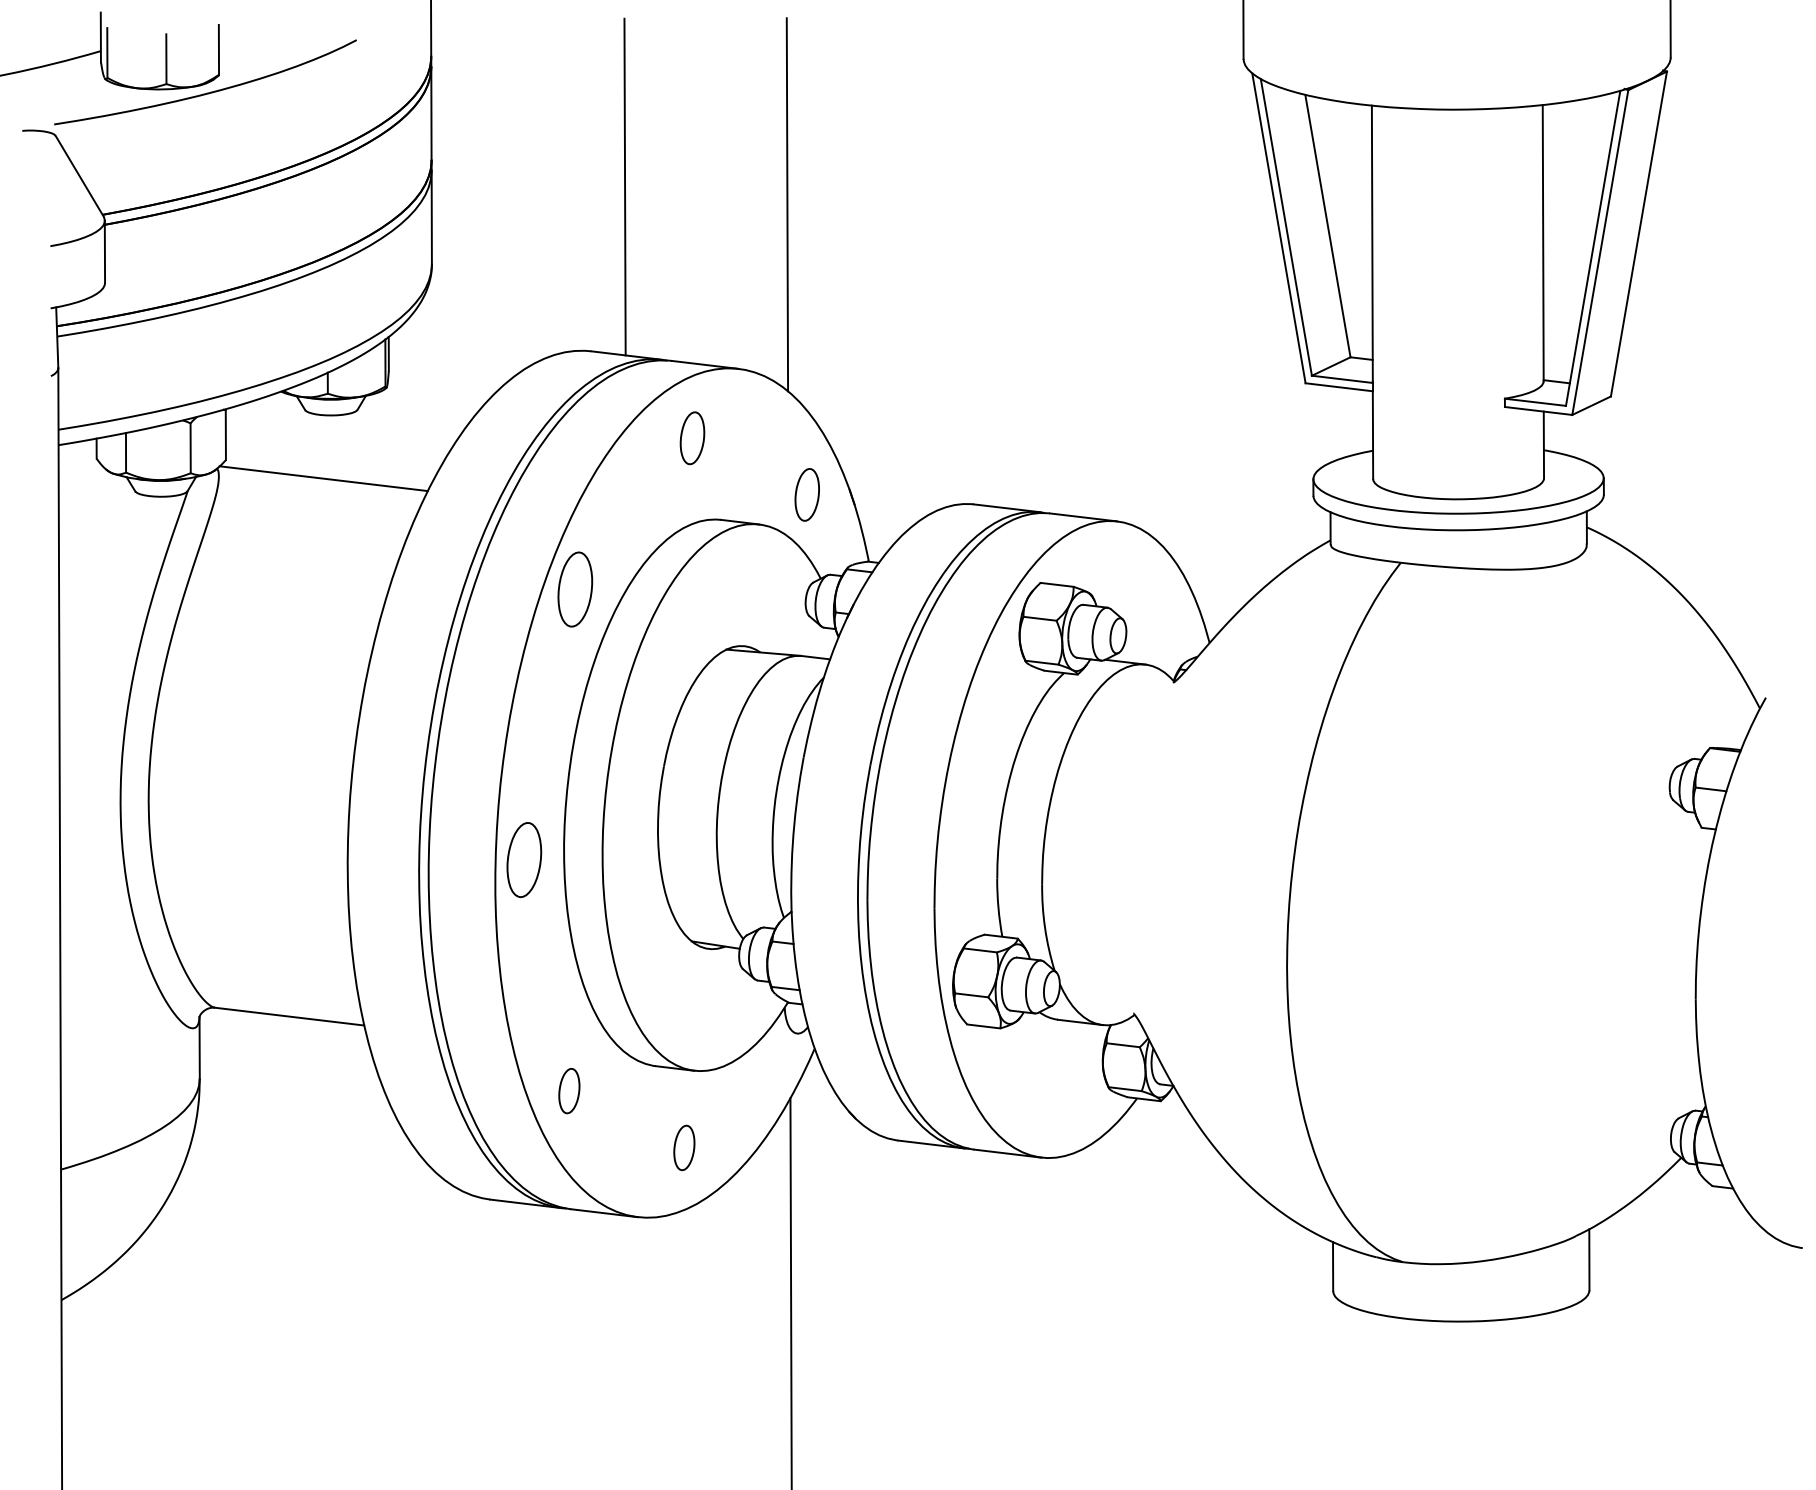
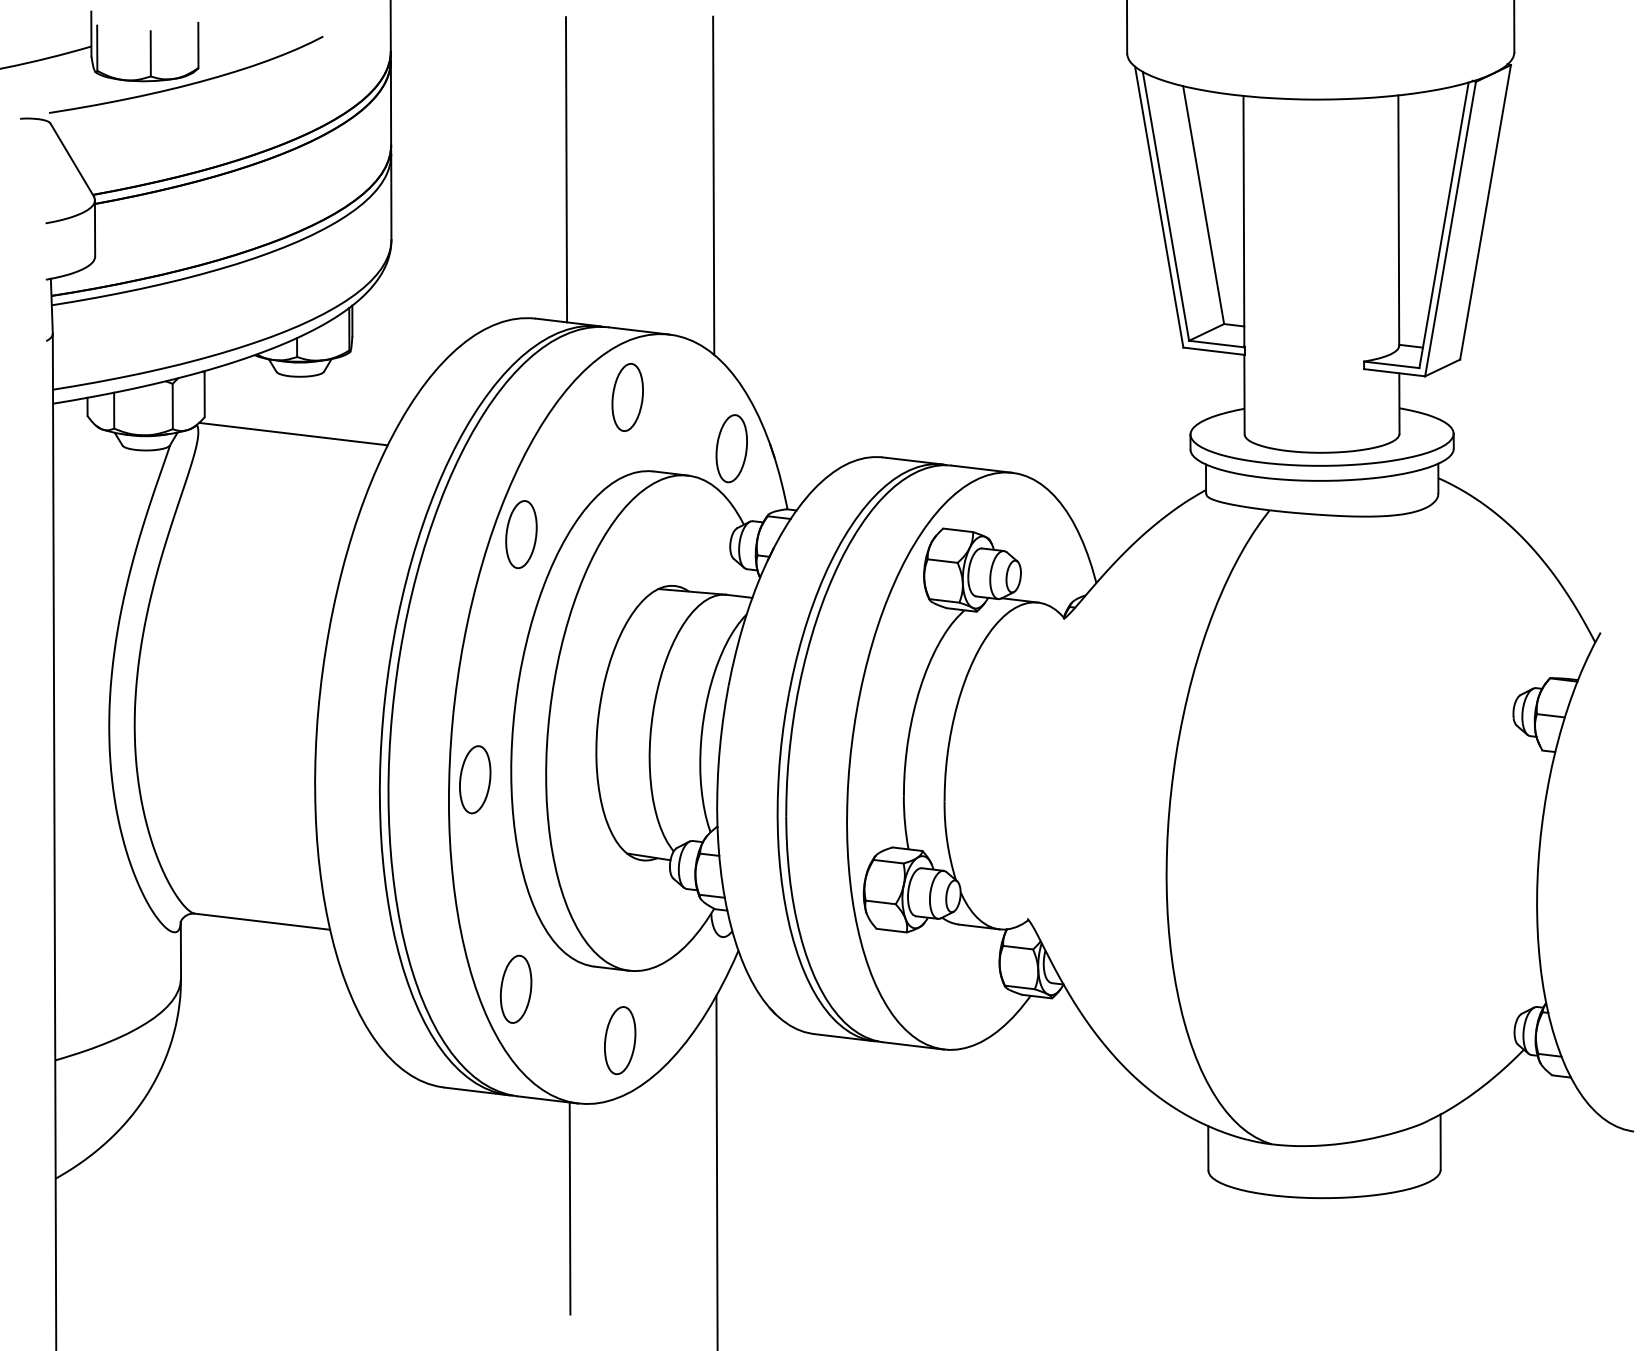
part: (692, 438) -> (627, 397), size x1.43
part: (807, 494) -> (731, 448), size x1.43
part: (568, 1090) -> (515, 988), size x1.67
part: (684, 1147) -> (620, 1040), size x1.67
line: (628, 1333) -> (569, 1208), added

